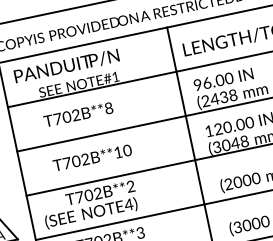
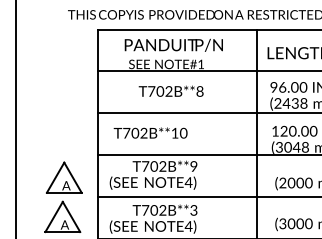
text: (66, 65) -> (173, 44), moved
text: (77, 113) -> (170, 90), moved
text: (92, 157) -> (150, 132), moved
text: (130, 187) -> (193, 167), T702B**2 -> T702B**9

